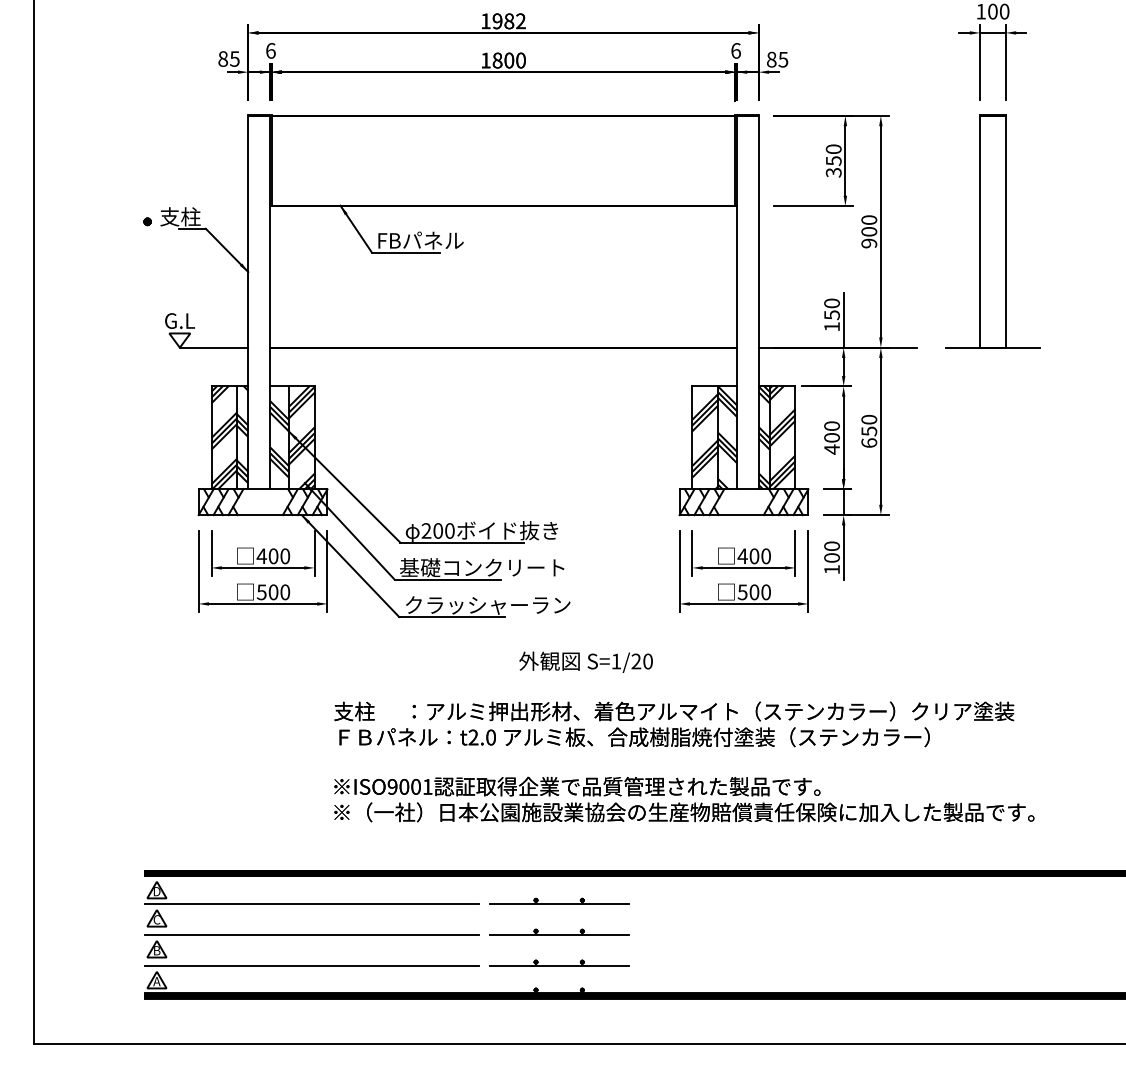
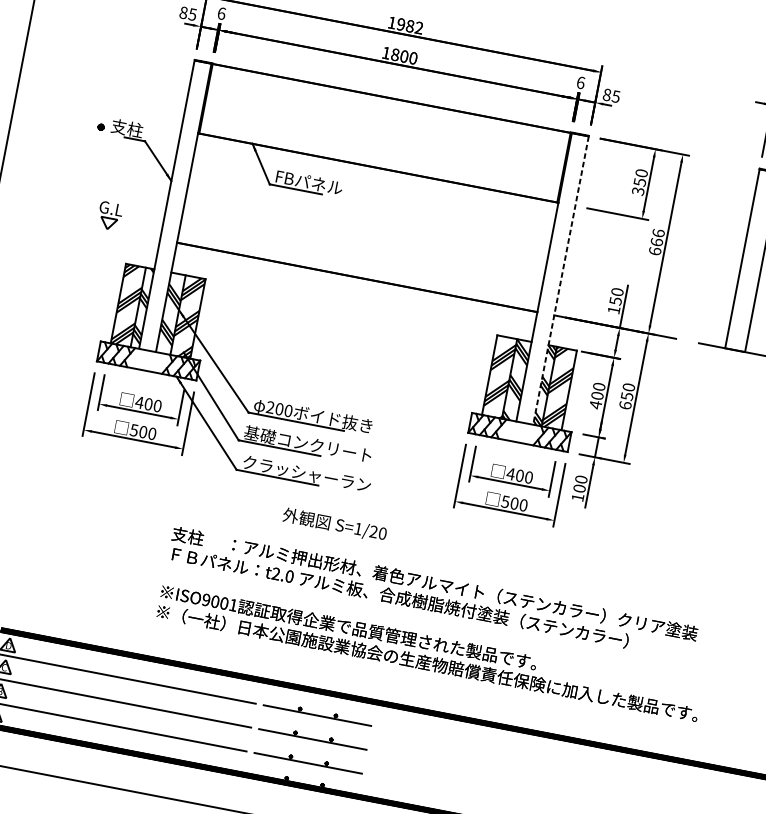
text: (869, 231) -> (657, 242), 900 -> 666
line: (758, 302) -> (560, 280), solid -> dashed
line: (213, 347) -> (133, 234), removed
text: (585, 661) -> (334, 524), moved

